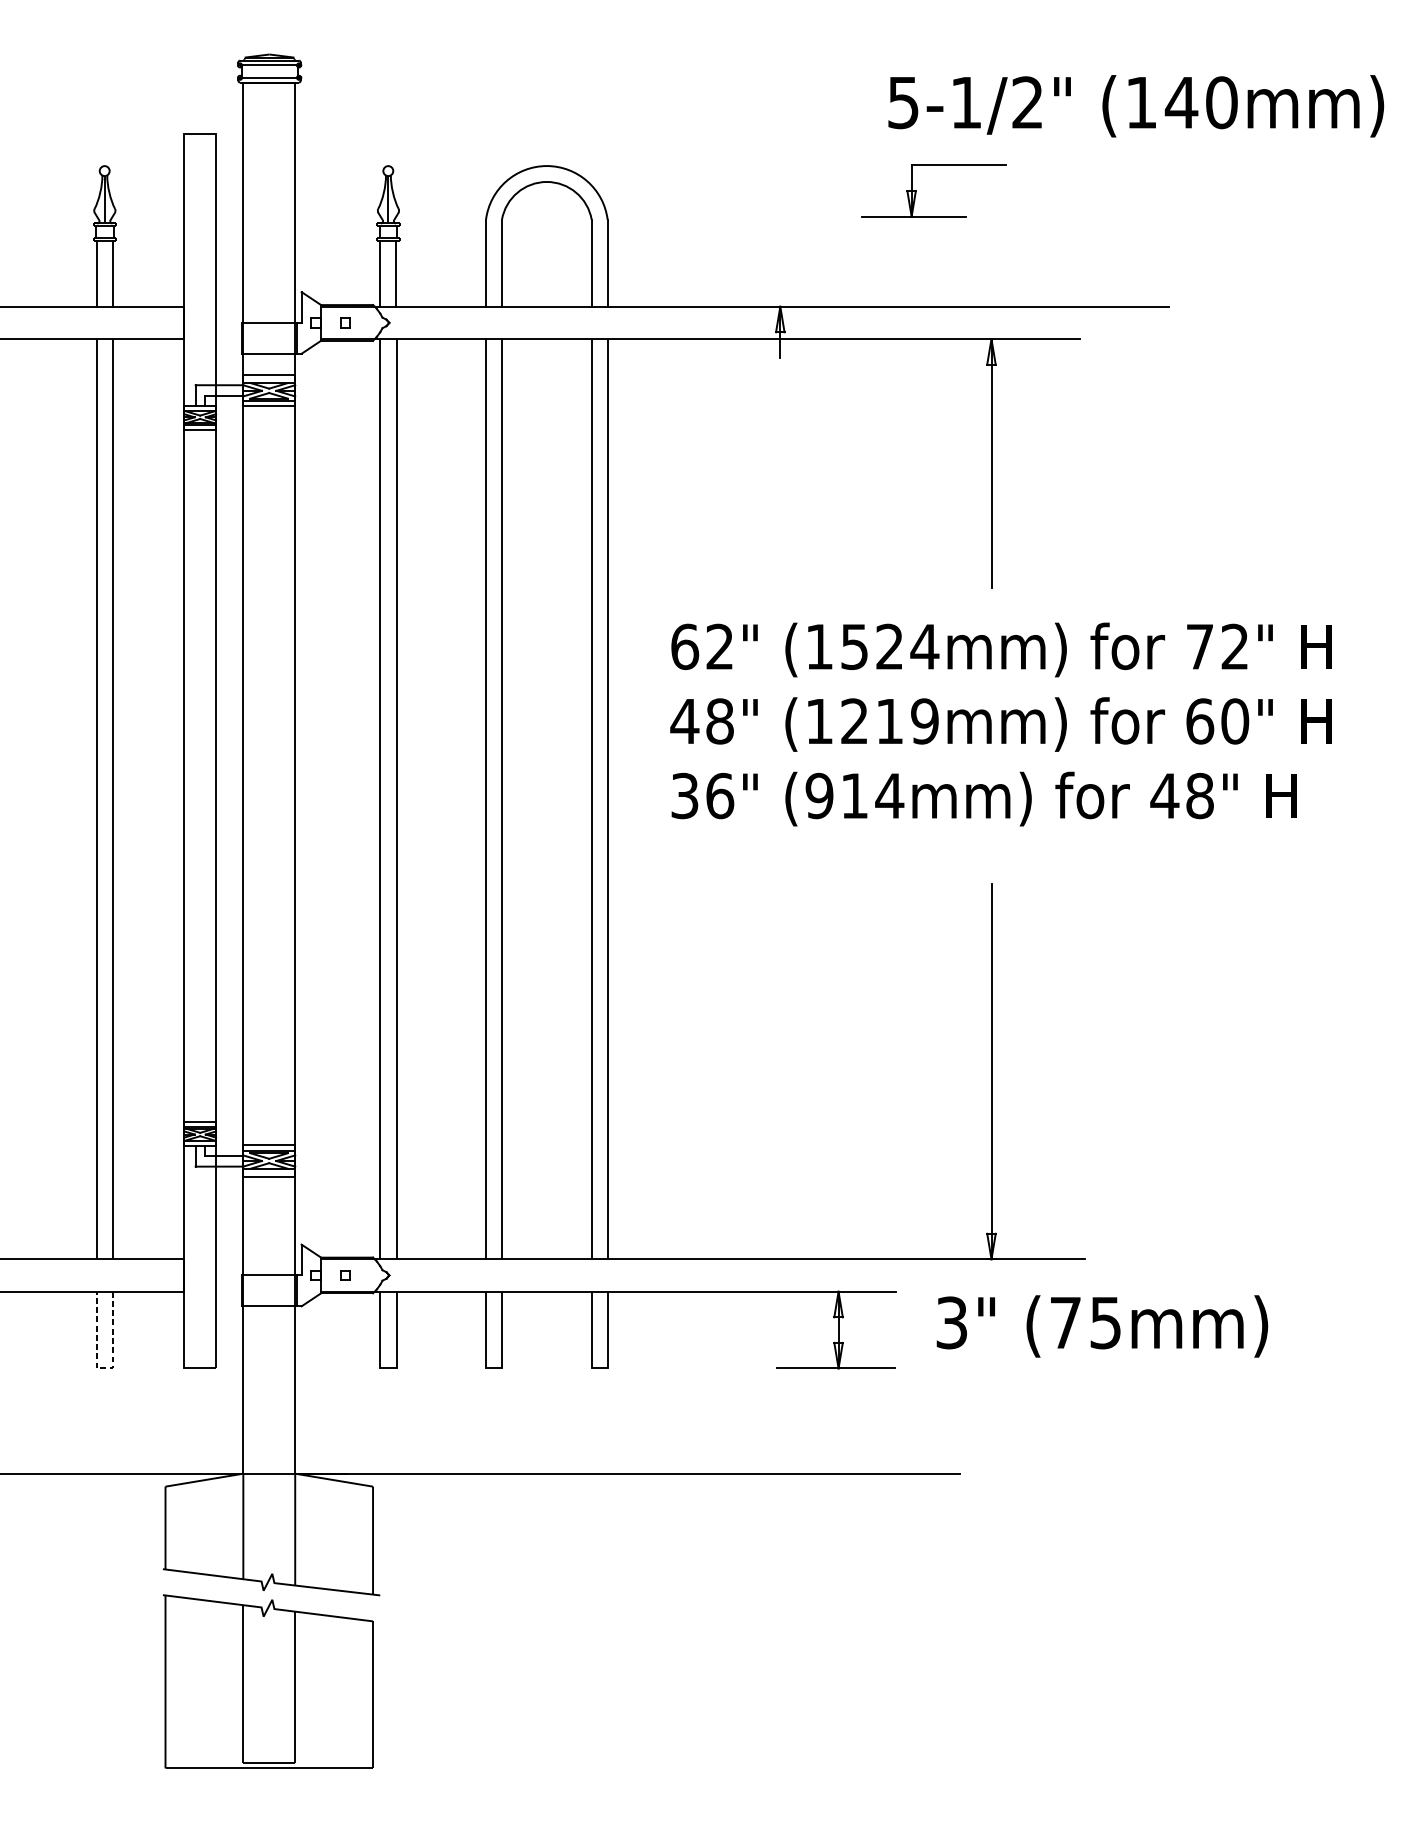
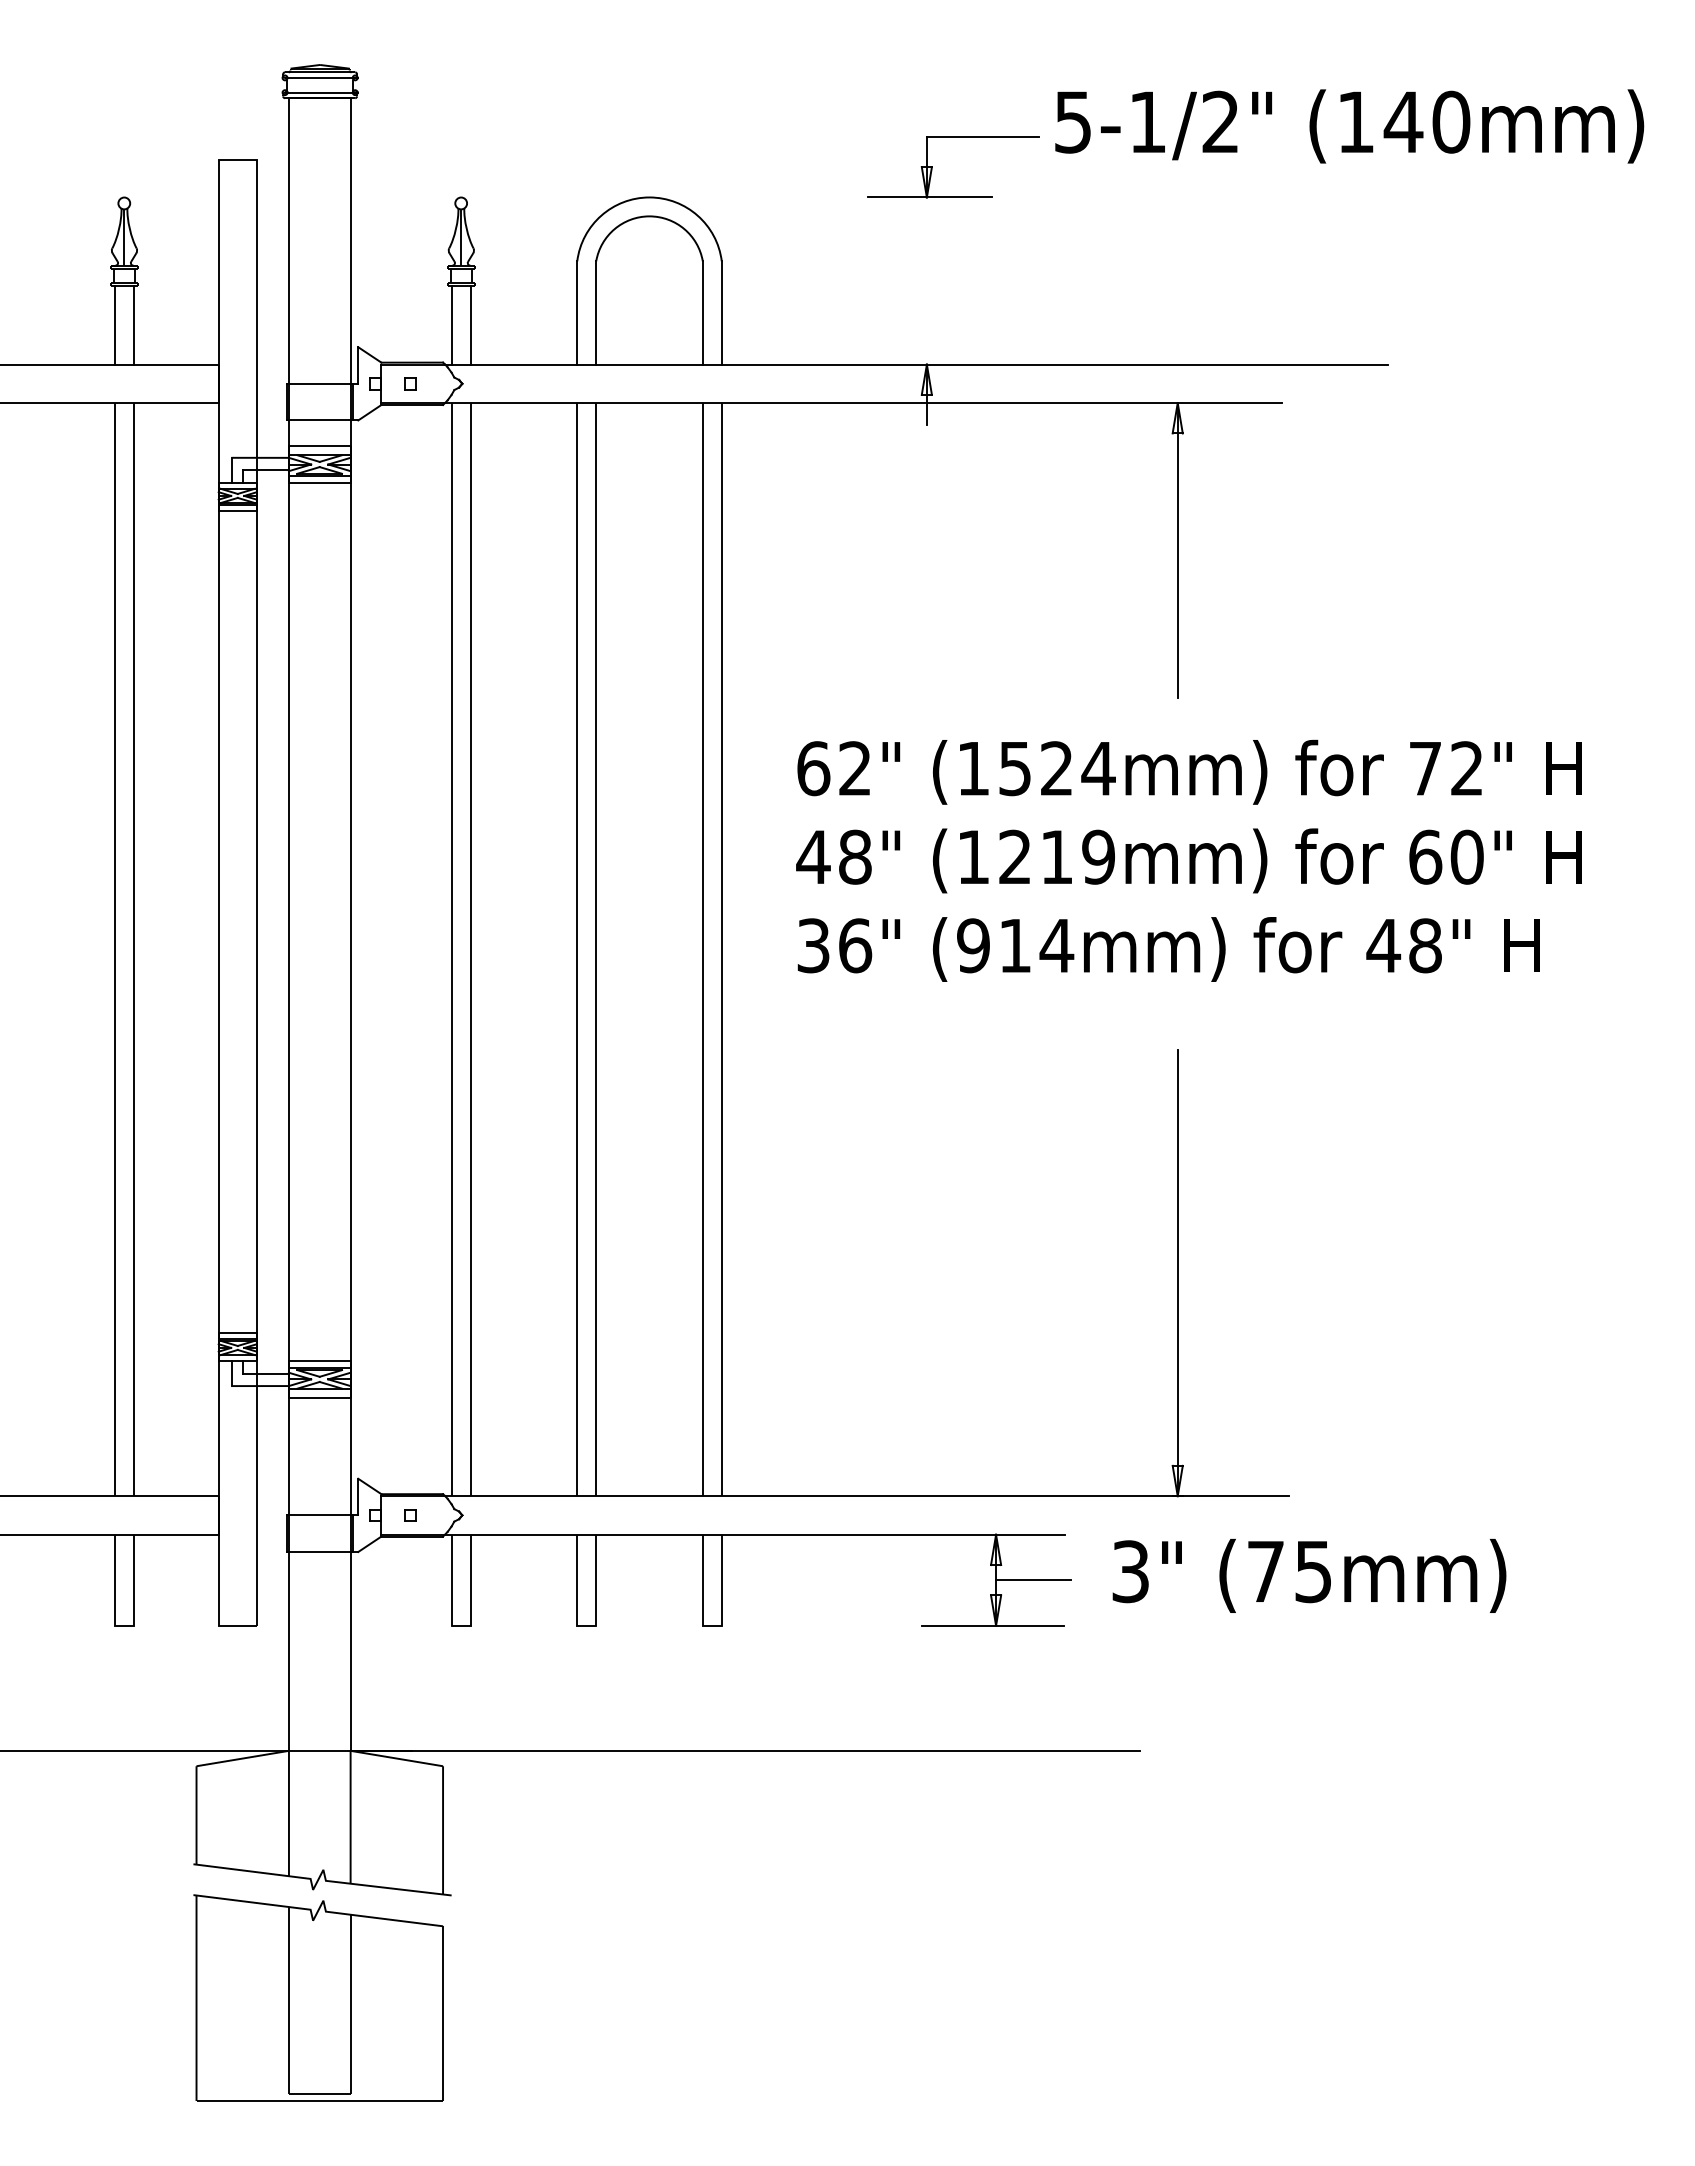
part: (916, 191) -> (932, 167), moved
line: (870, 1330) -> (1033, 1580), added
line: (104, 1368) -> (124, 1625), dashed -> solid

